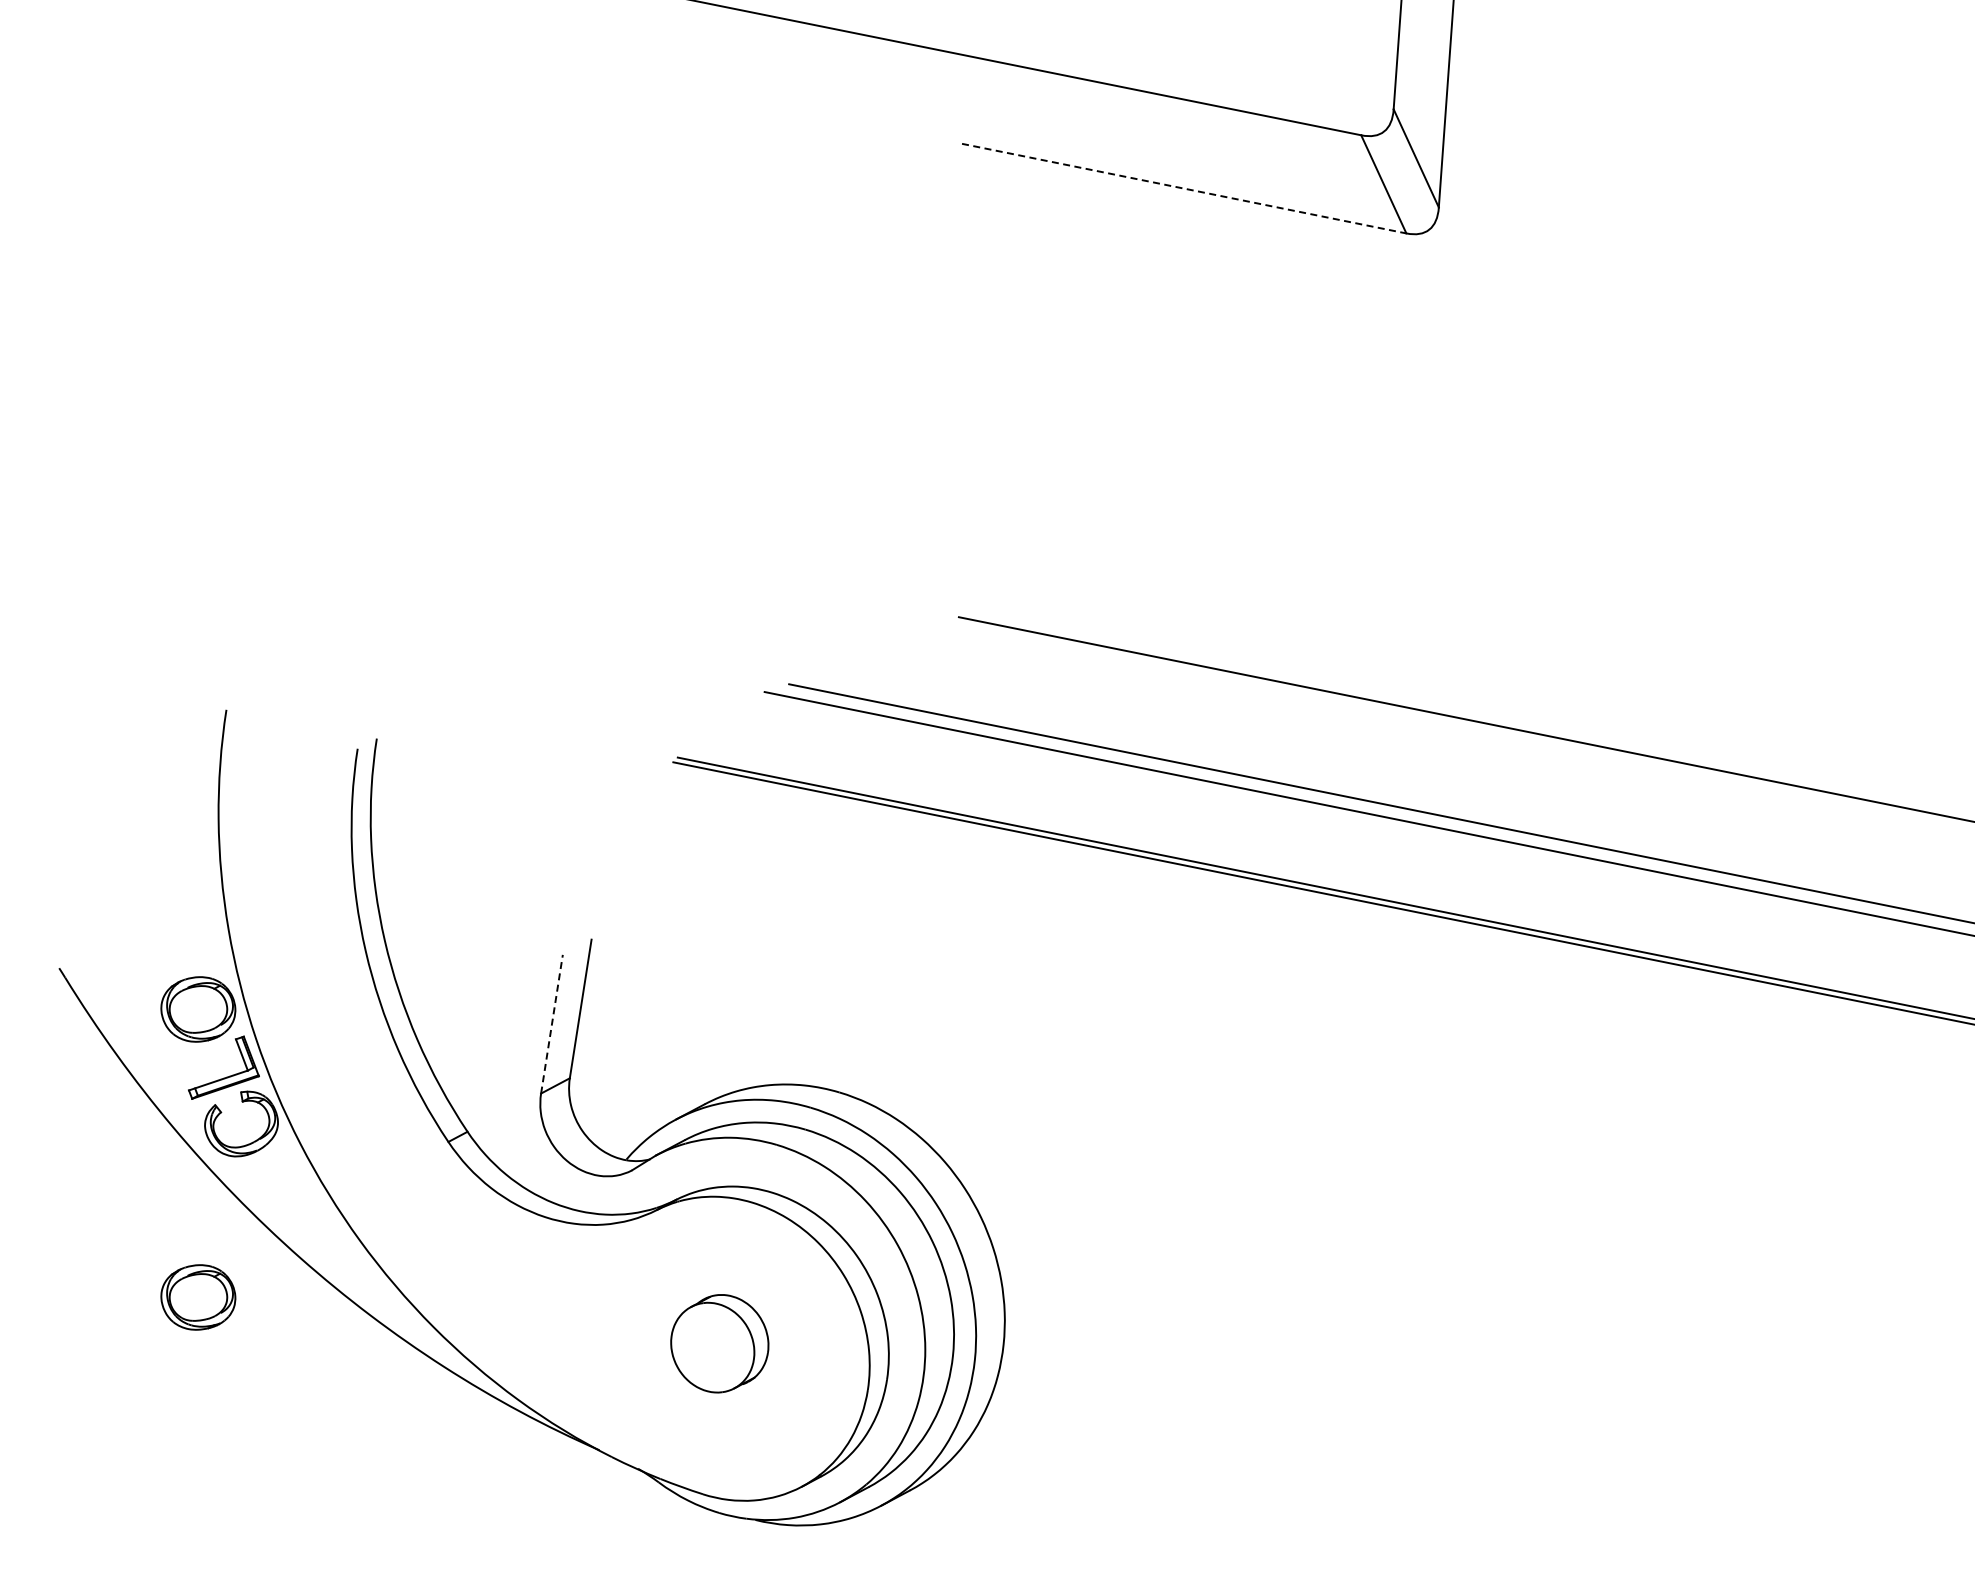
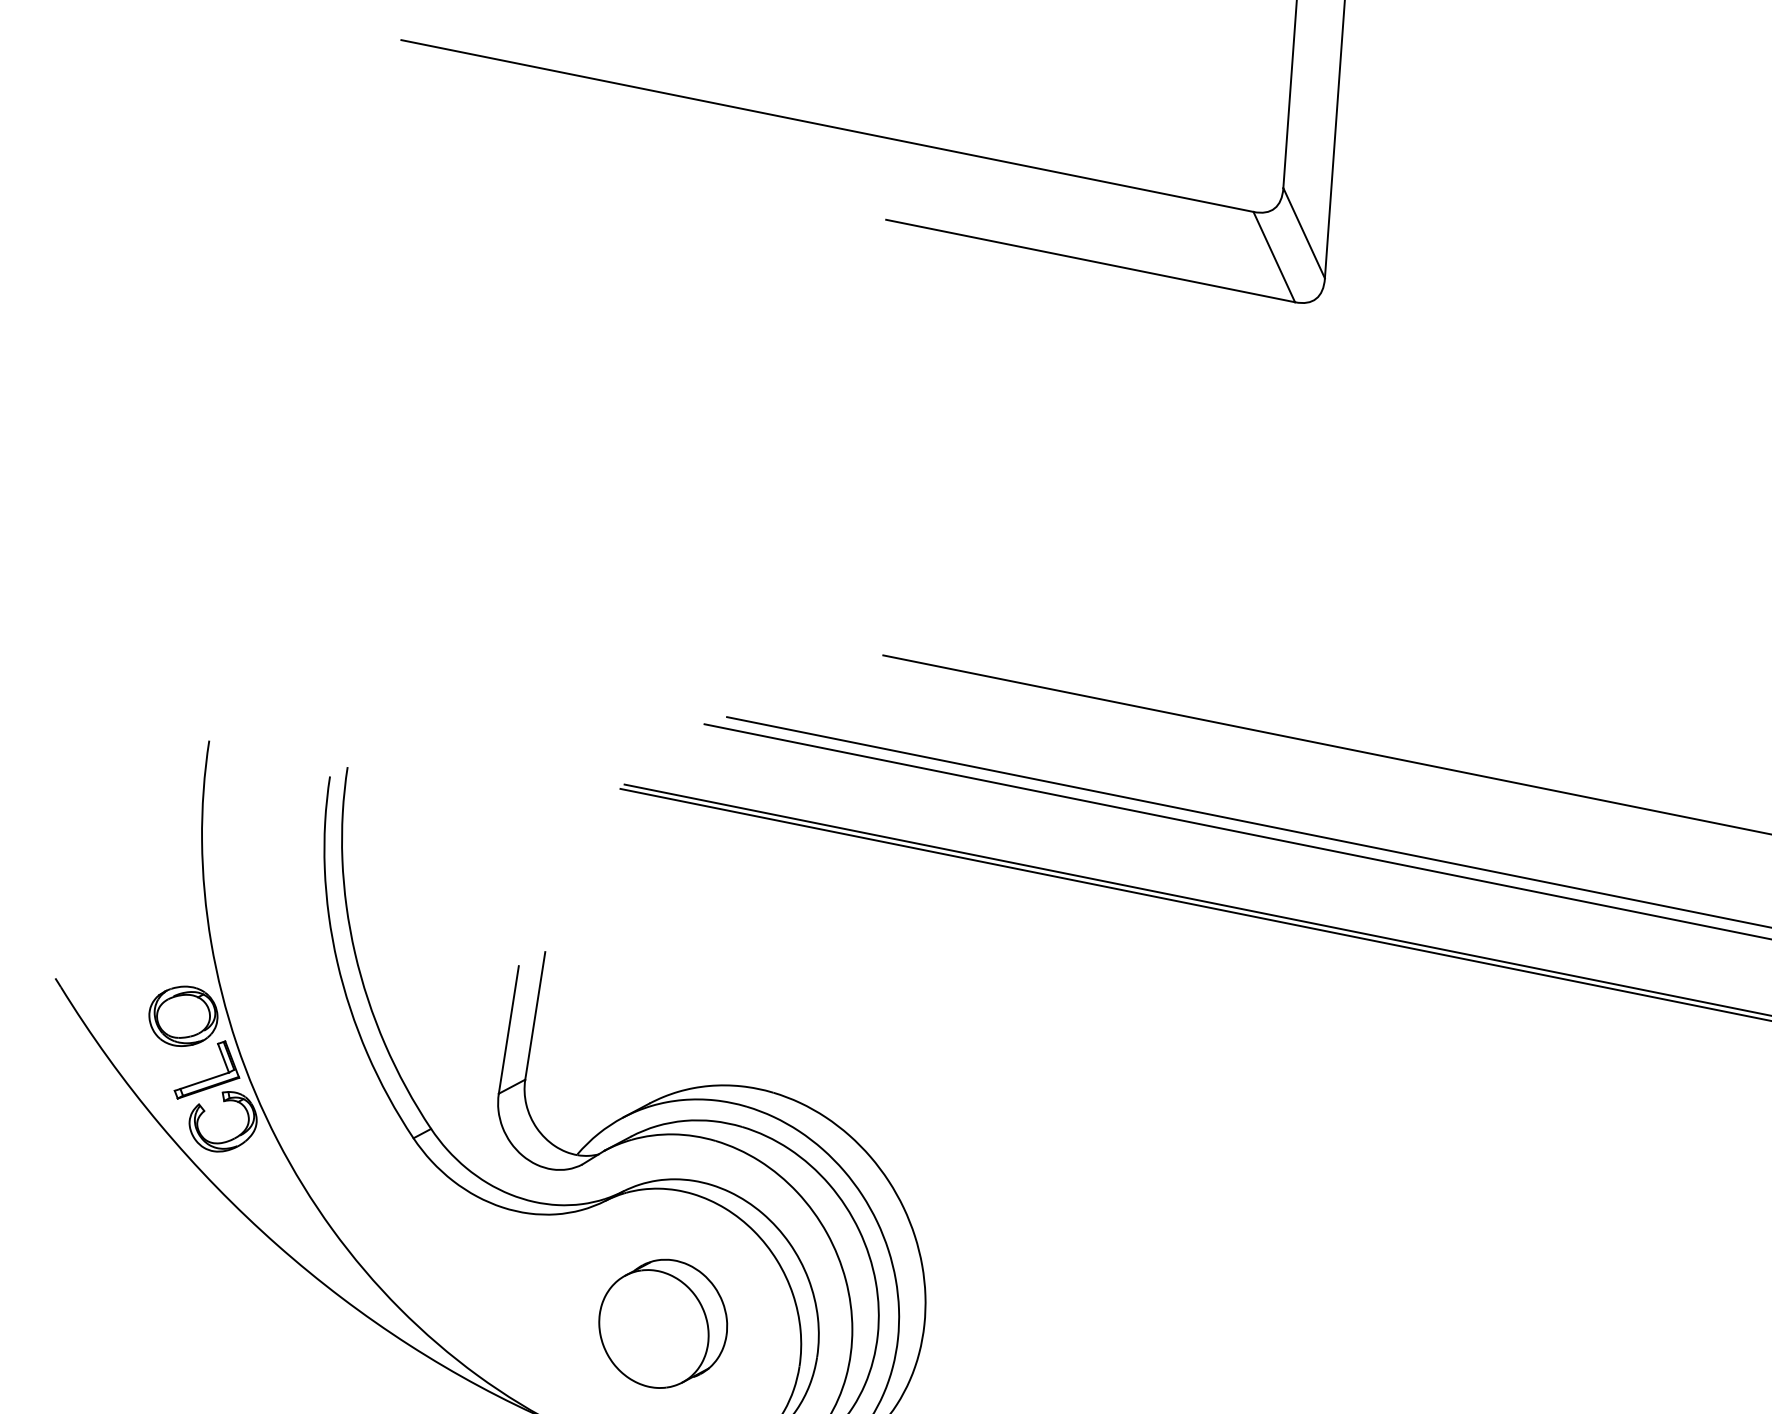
line: (1184, 188) -> (1090, 260), dashed -> solid
line: (552, 1023) -> (509, 1029), dashed -> solid
part: (198, 1297) -> (183, 1281), removed
part: (719, 1343) -> (662, 1323), size x1.43

